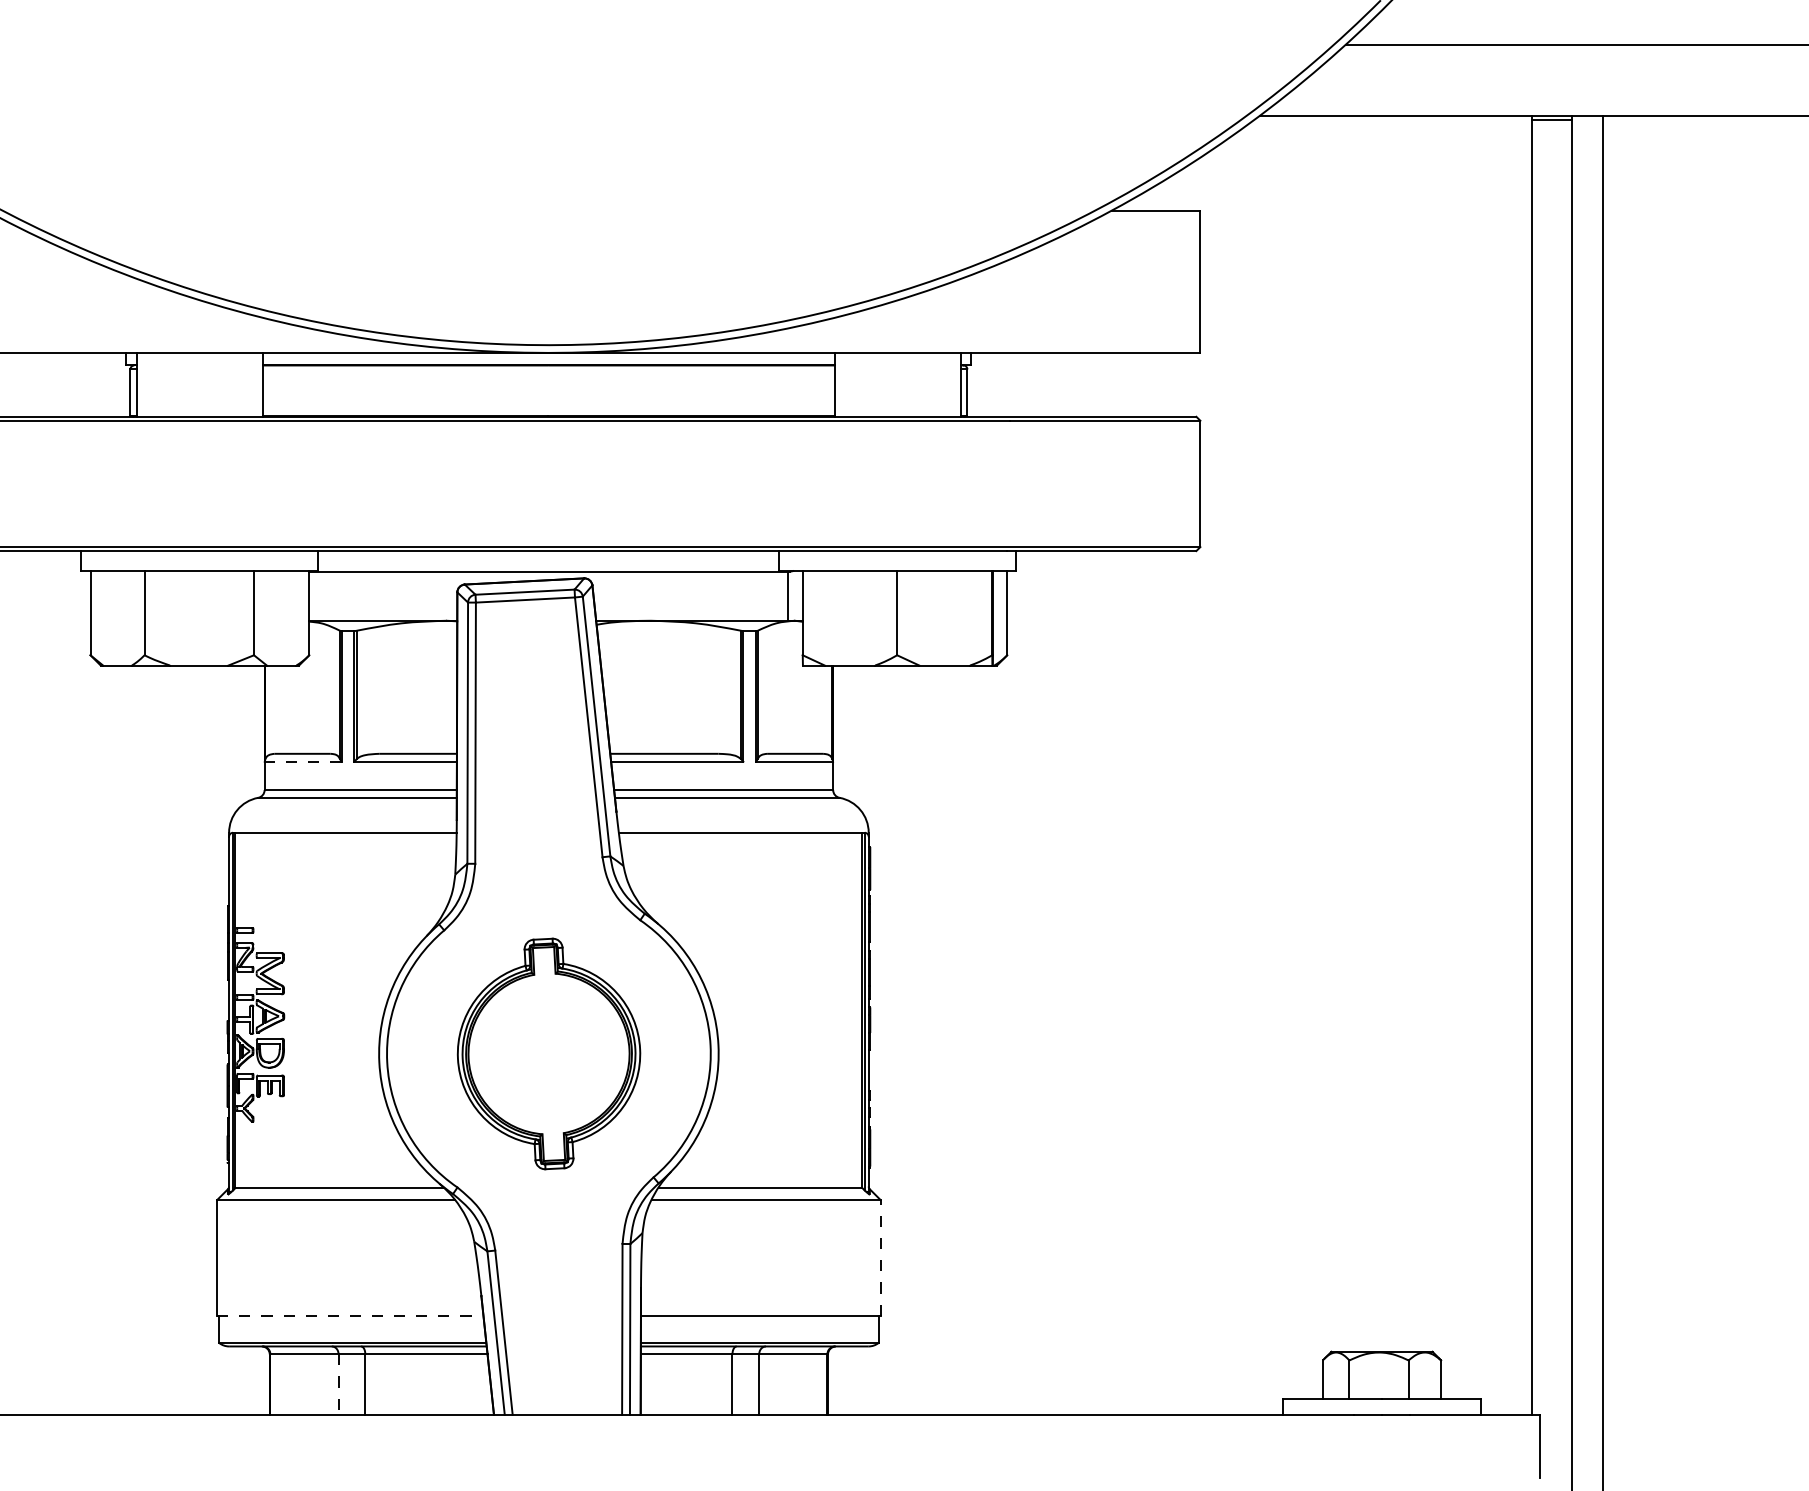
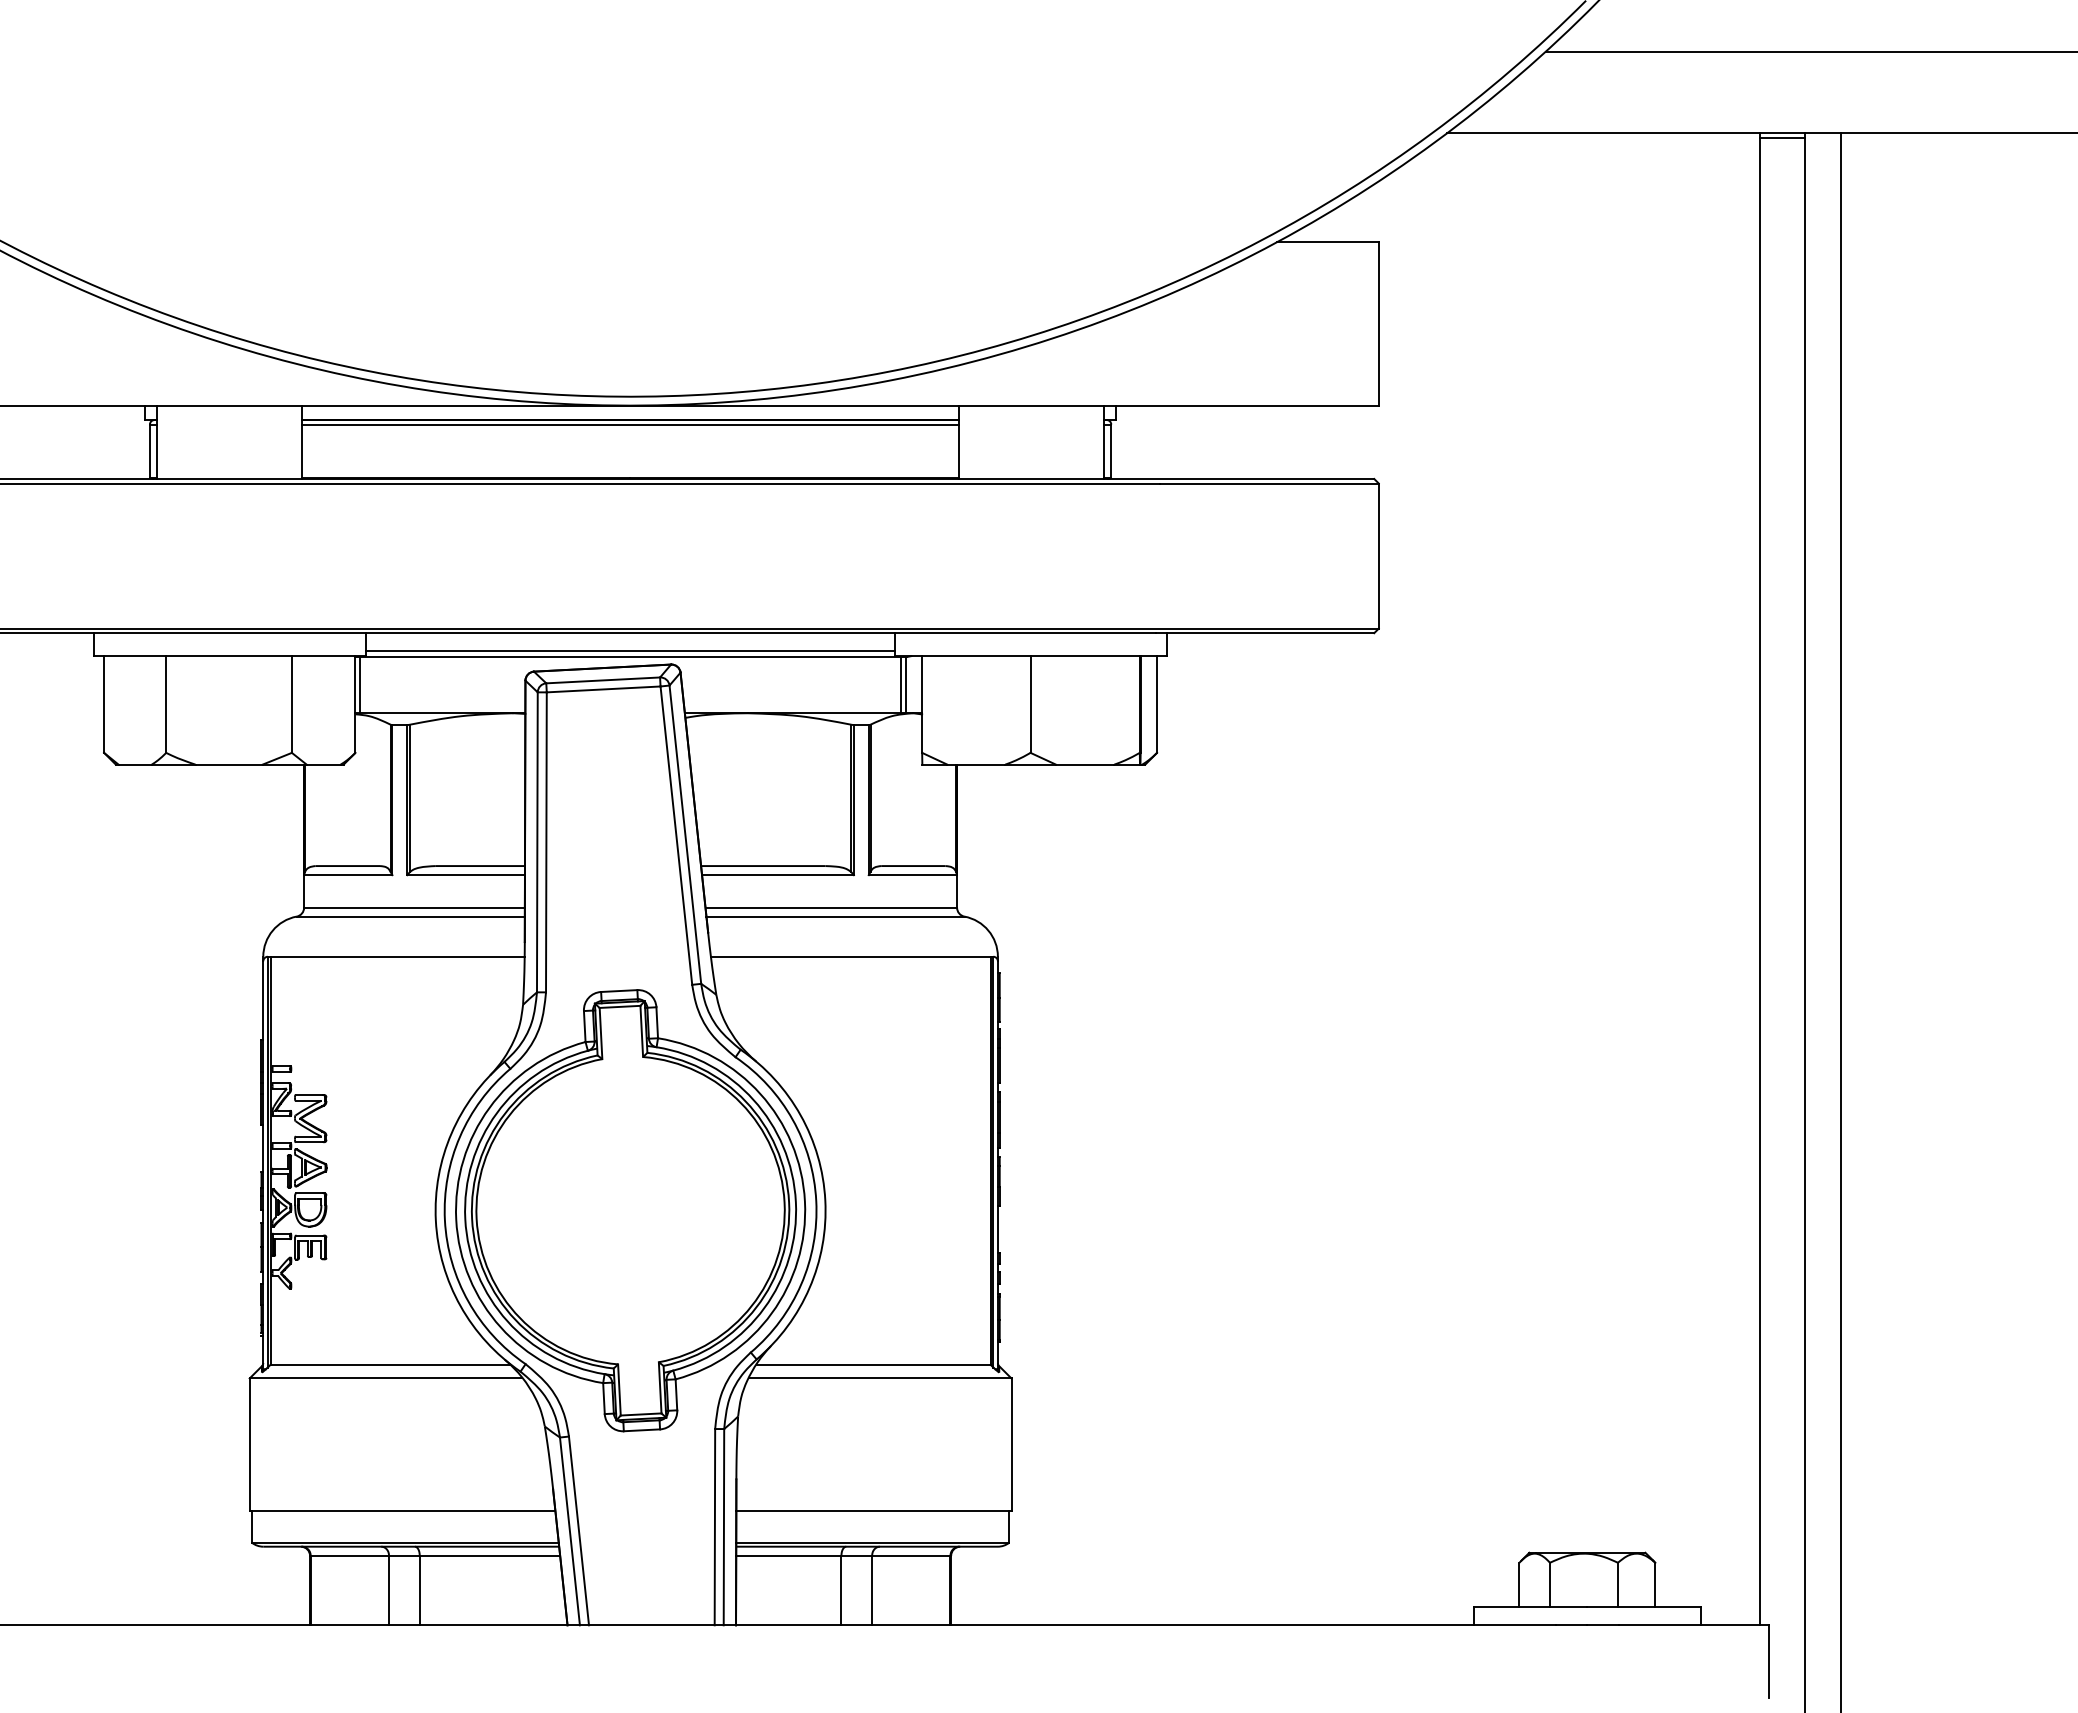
line: (548, 369) -> (630, 424), added
line: (548, 567) -> (630, 651), added
line: (313, 595) -> (360, 684), added
line: (783, 595) -> (900, 684), added
line: (302, 762) -> (347, 875), dashed -> solid
part: (548, 1053) -> (630, 1210), size x1.67
line: (880, 1257) -> (1011, 1444), dashed -> solid
line: (350, 1315) -> (402, 1511), dashed -> solid
line: (338, 1384) -> (389, 1590), dashed -> solid

